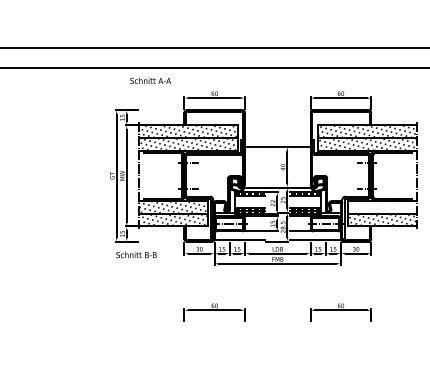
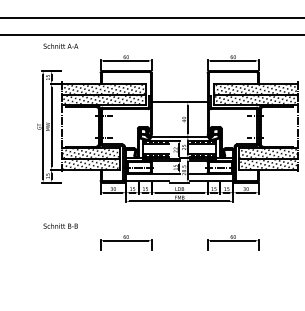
text: (150, 80) -> (60, 45), moved
hatch: (382, 207) -> (268, 153), added
text: (136, 254) -> (60, 225), moved

